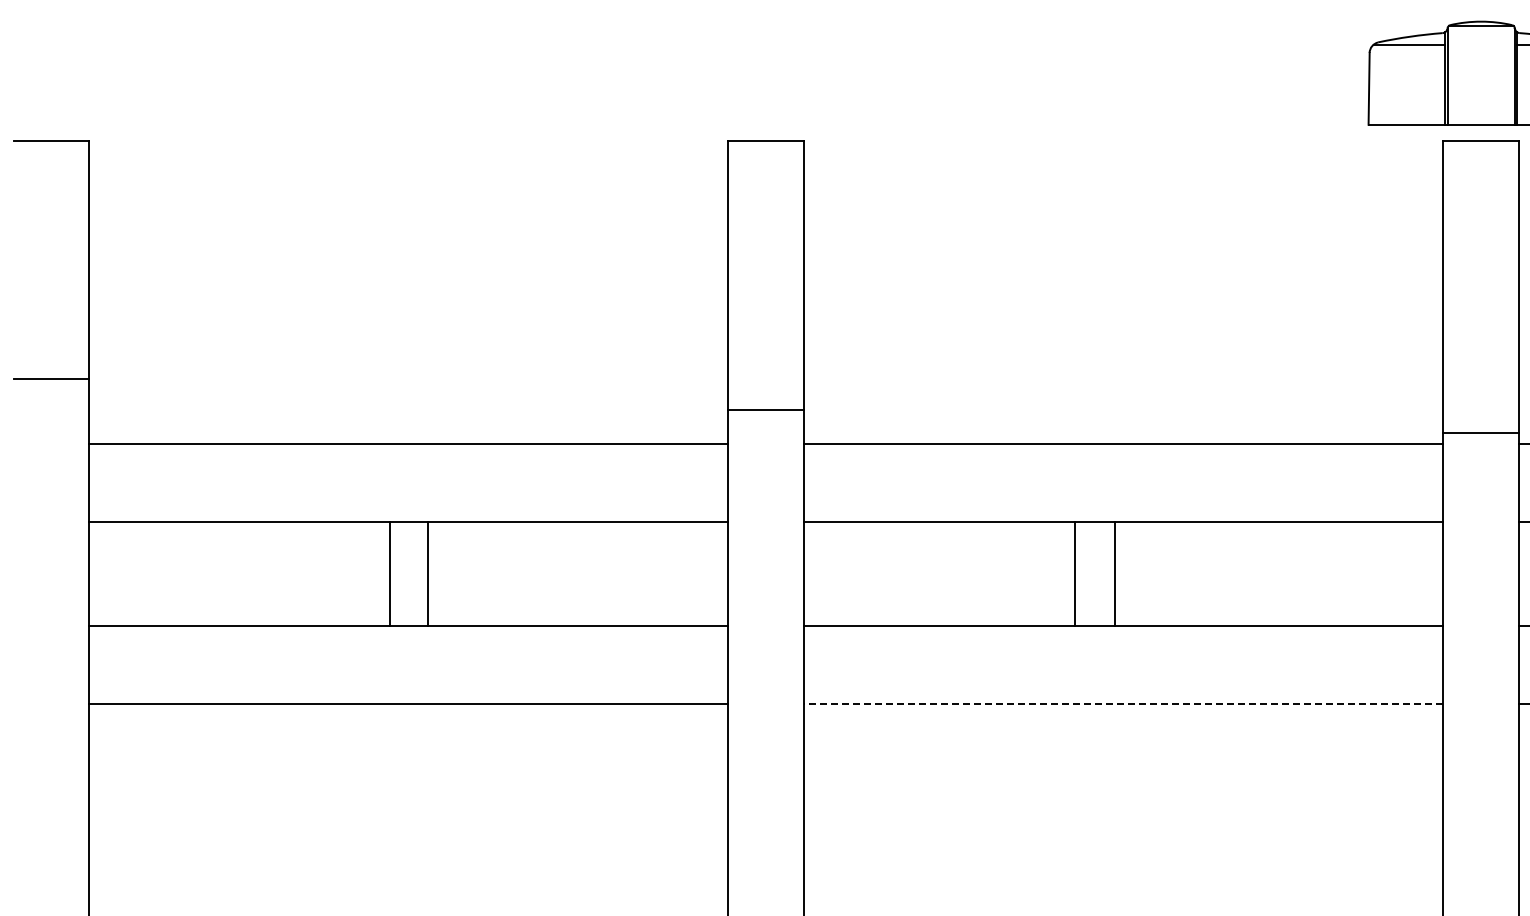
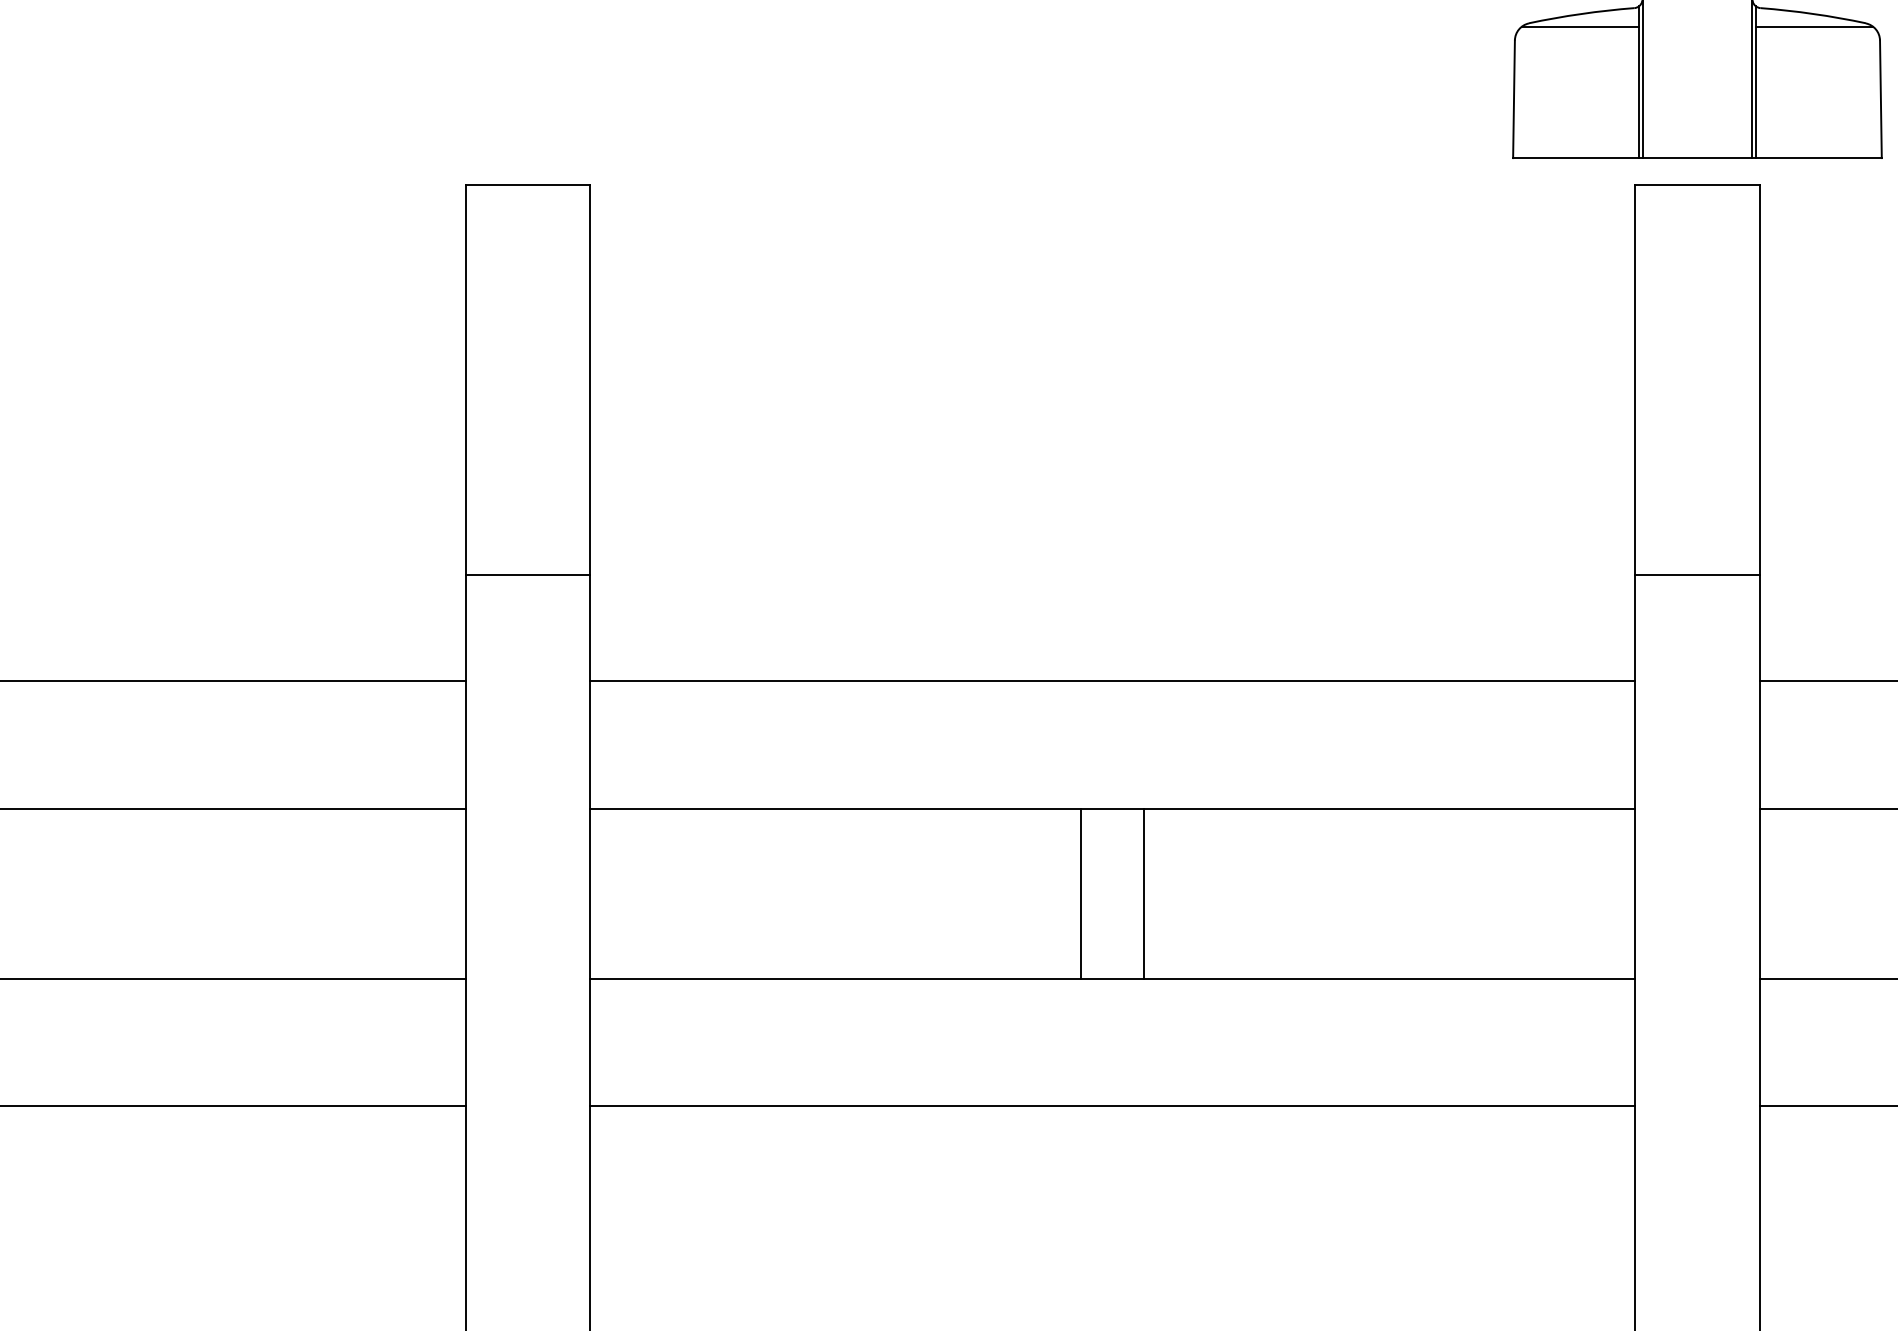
line: (766, 410) -> (527, 574), moved
line: (1481, 433) -> (1697, 574), moved
line: (1075, 574) -> (1080, 894), moved
line: (1115, 574) -> (1144, 894), moved
line: (1123, 704) -> (1112, 1106), dashed -> solid

